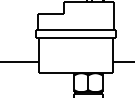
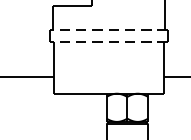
line: (76, 30) -> (109, 30), solid -> dashed
line: (76, 38) -> (109, 42), solid -> dashed

